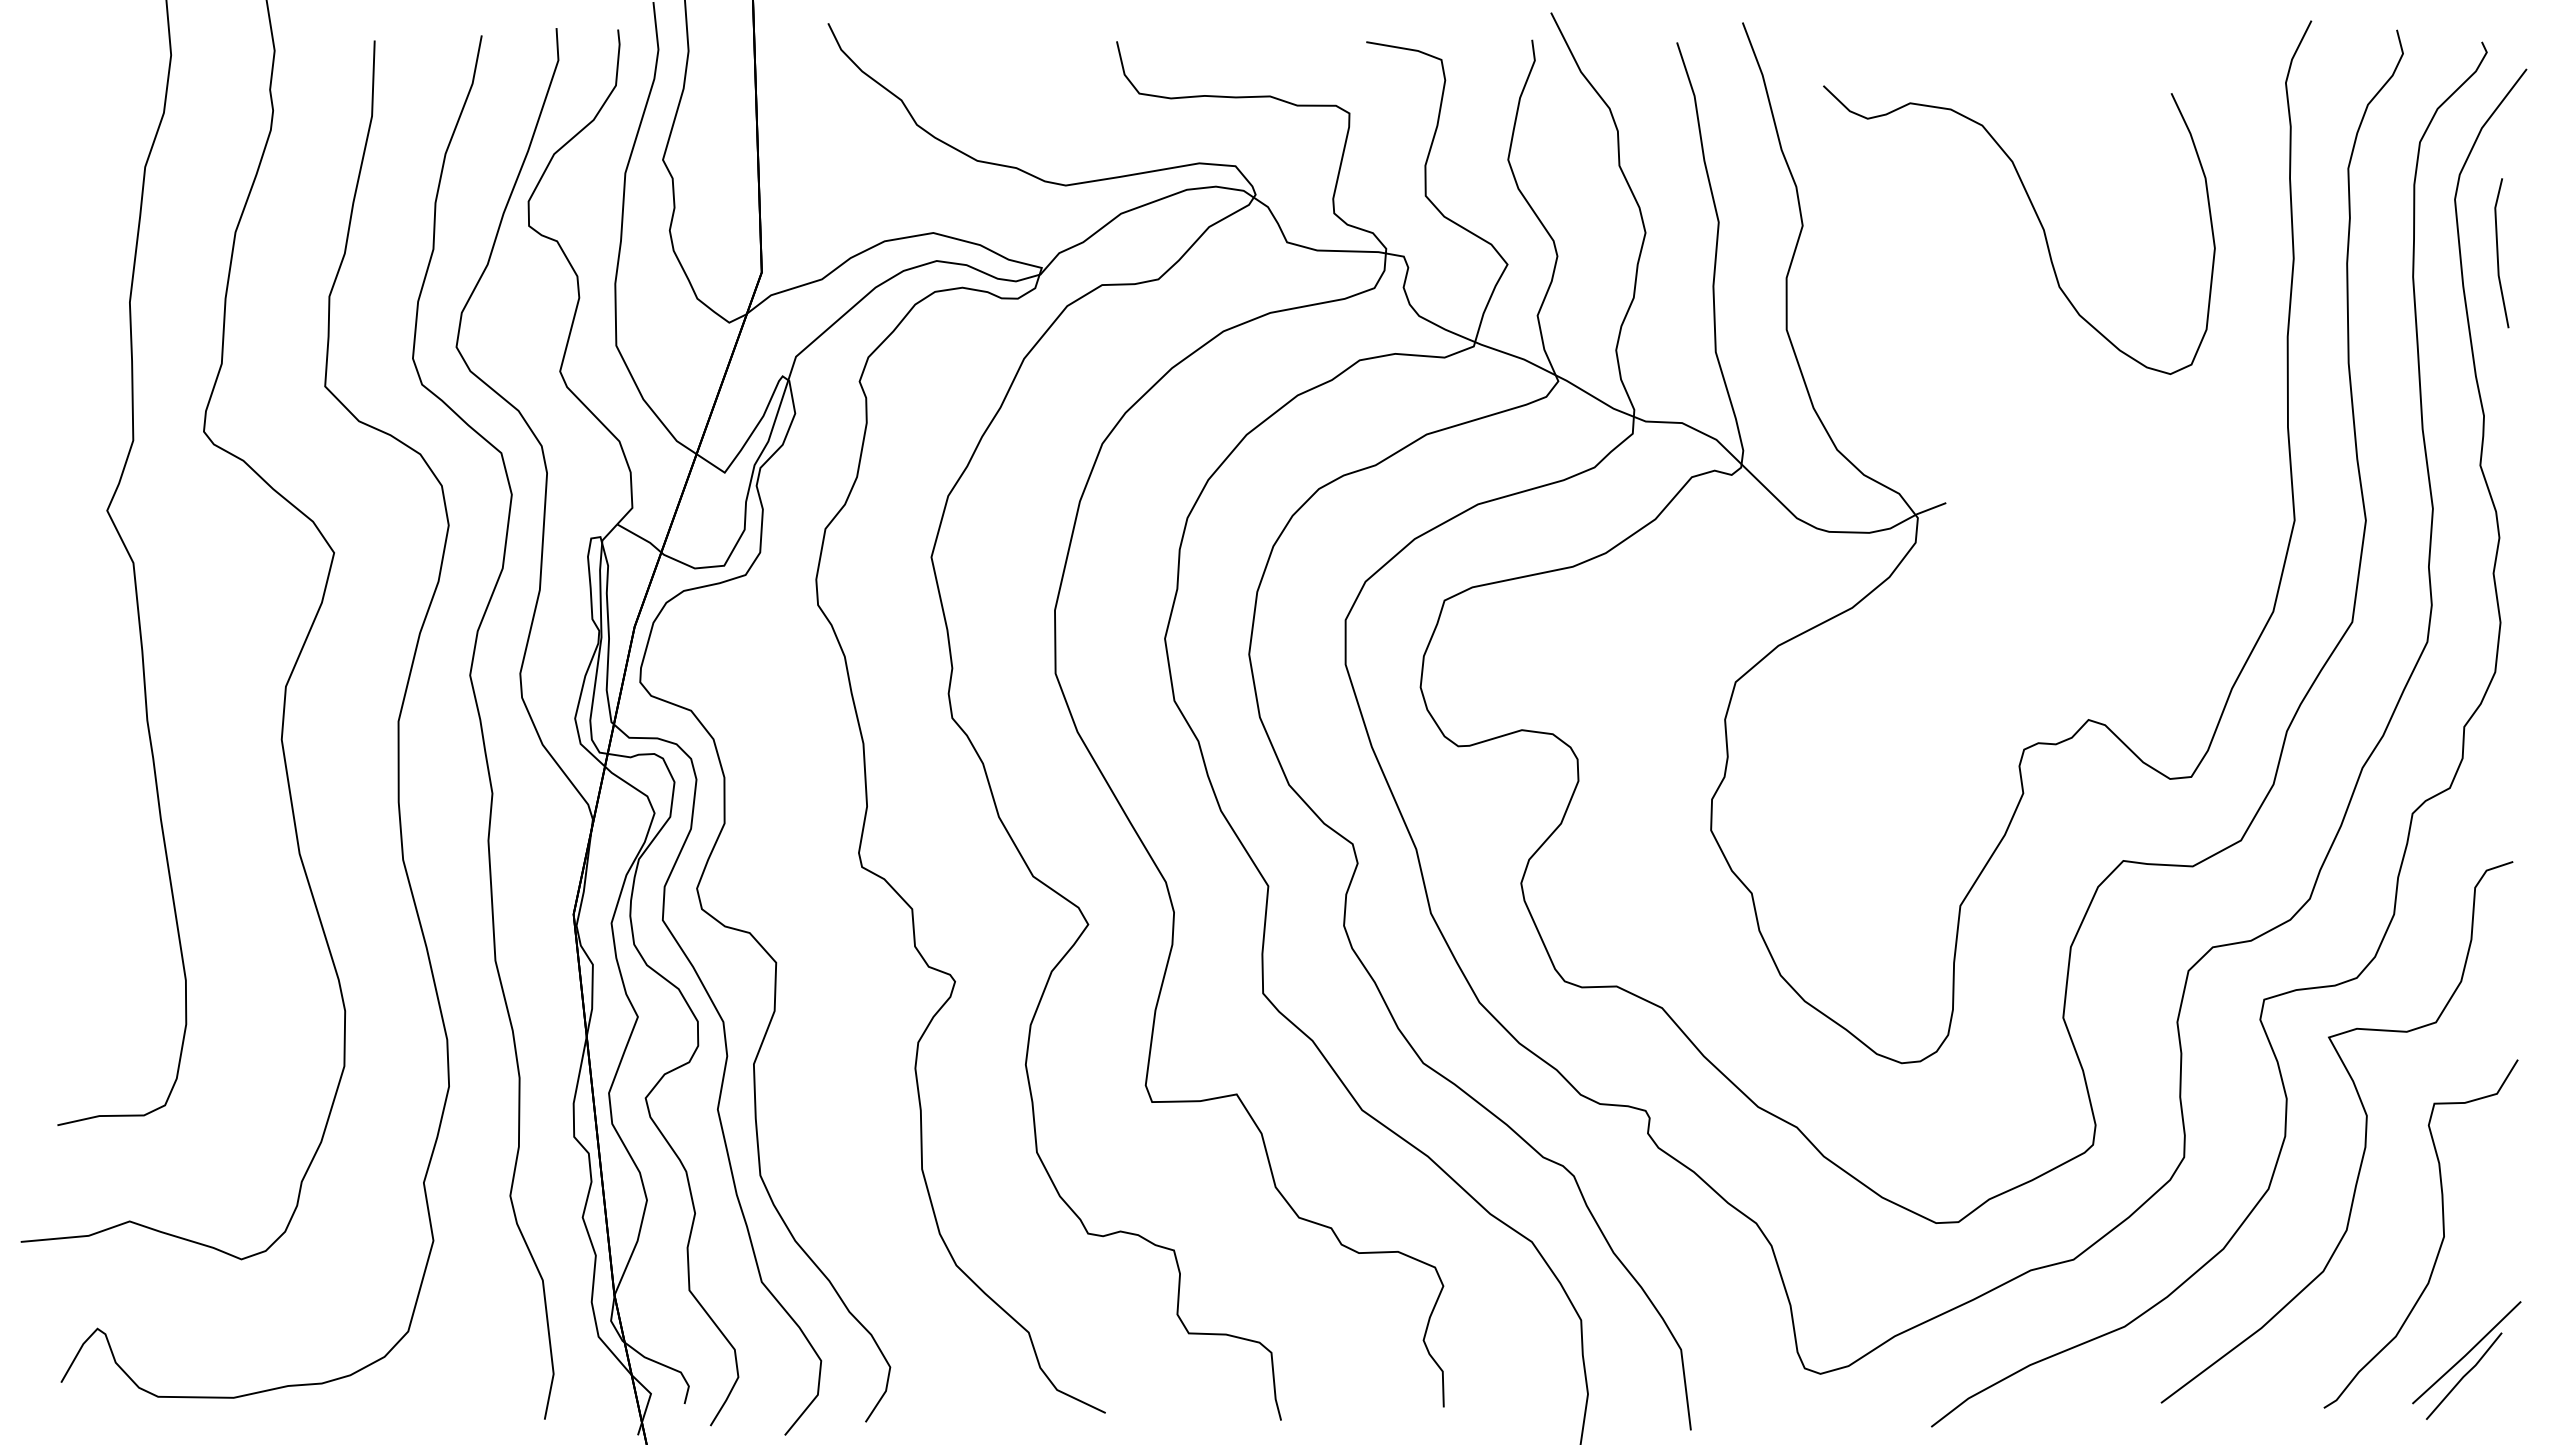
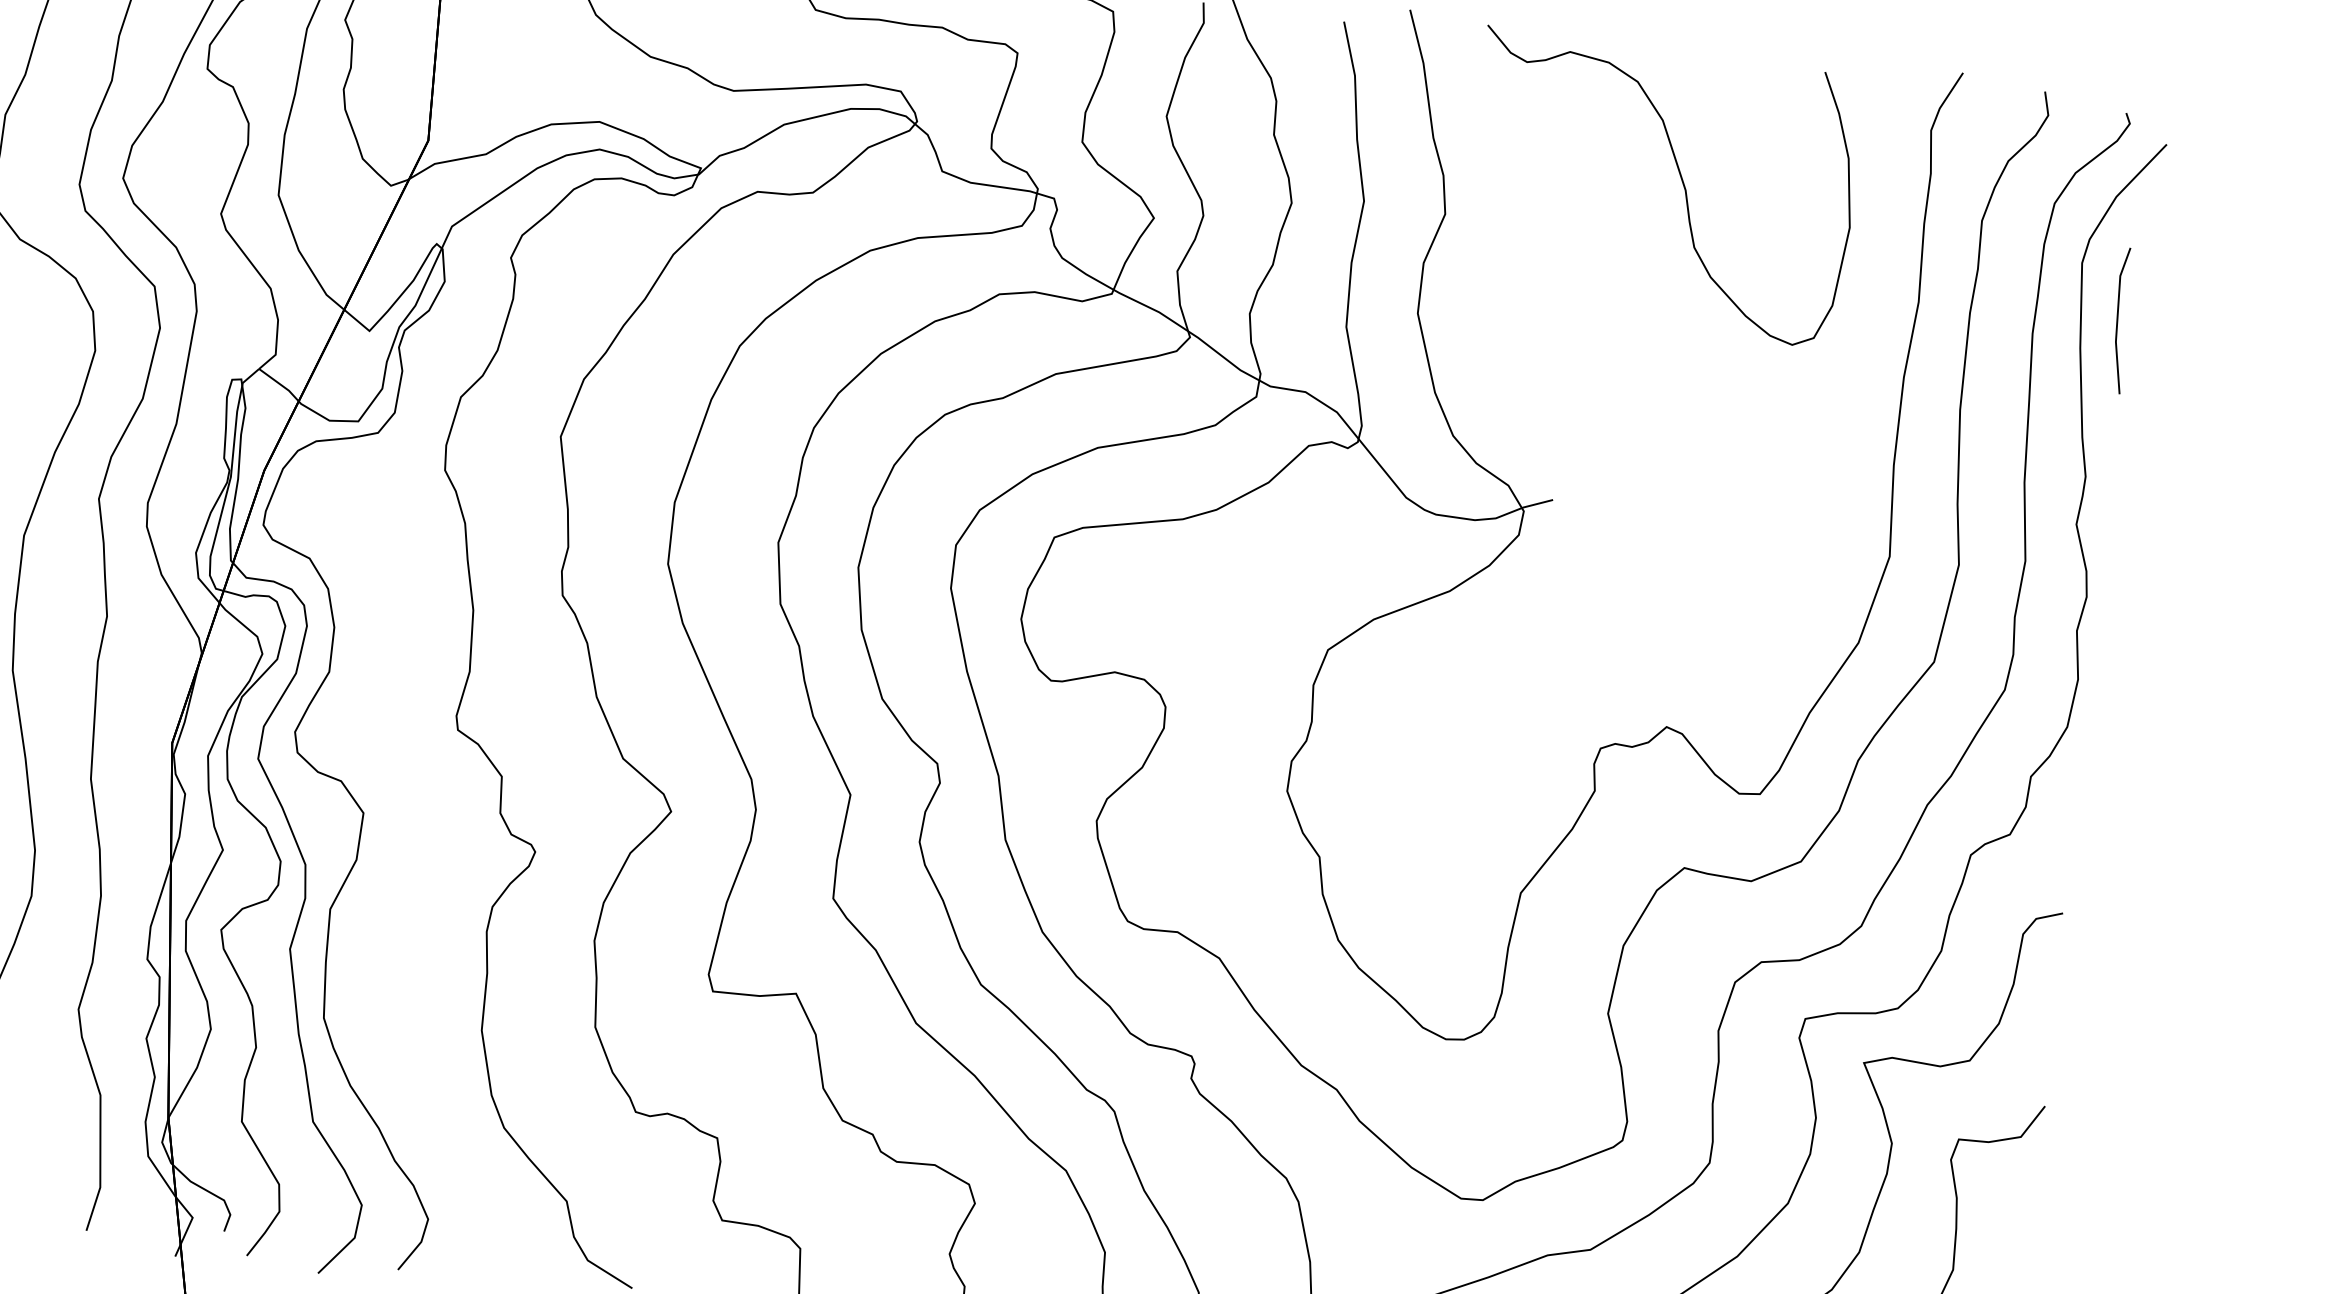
part: (2039, 223) -> (1682, 183), moved

